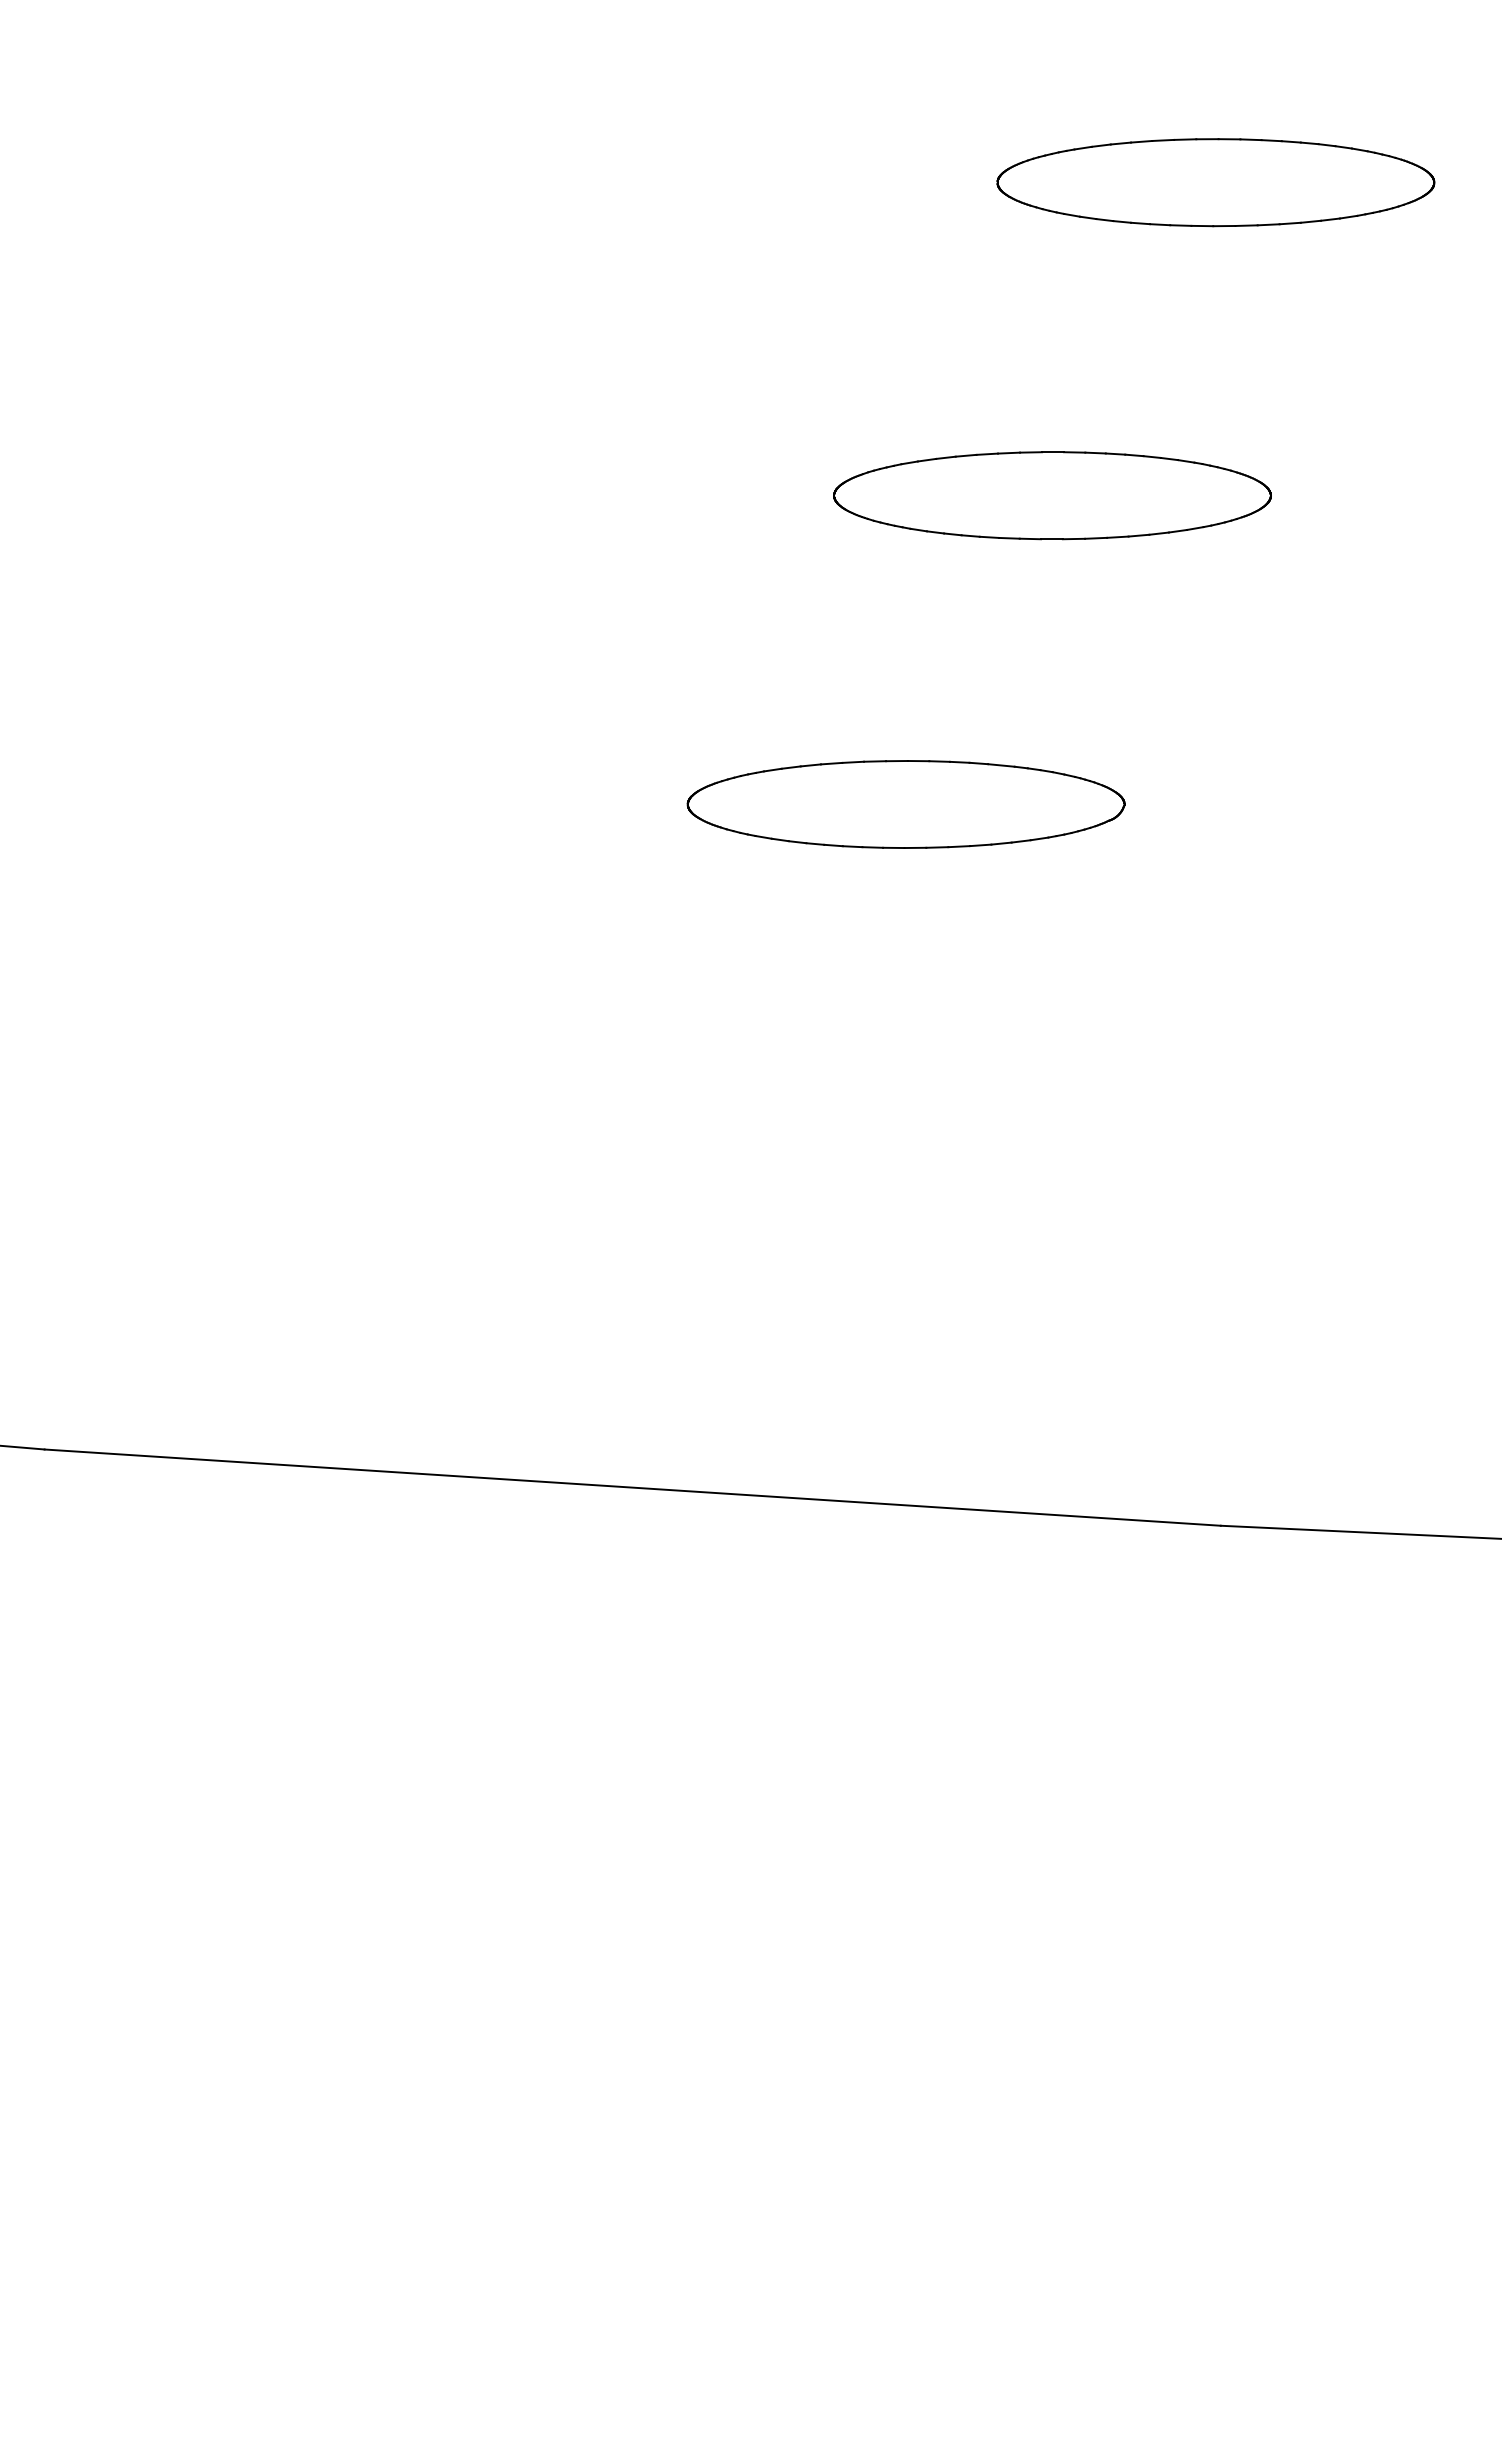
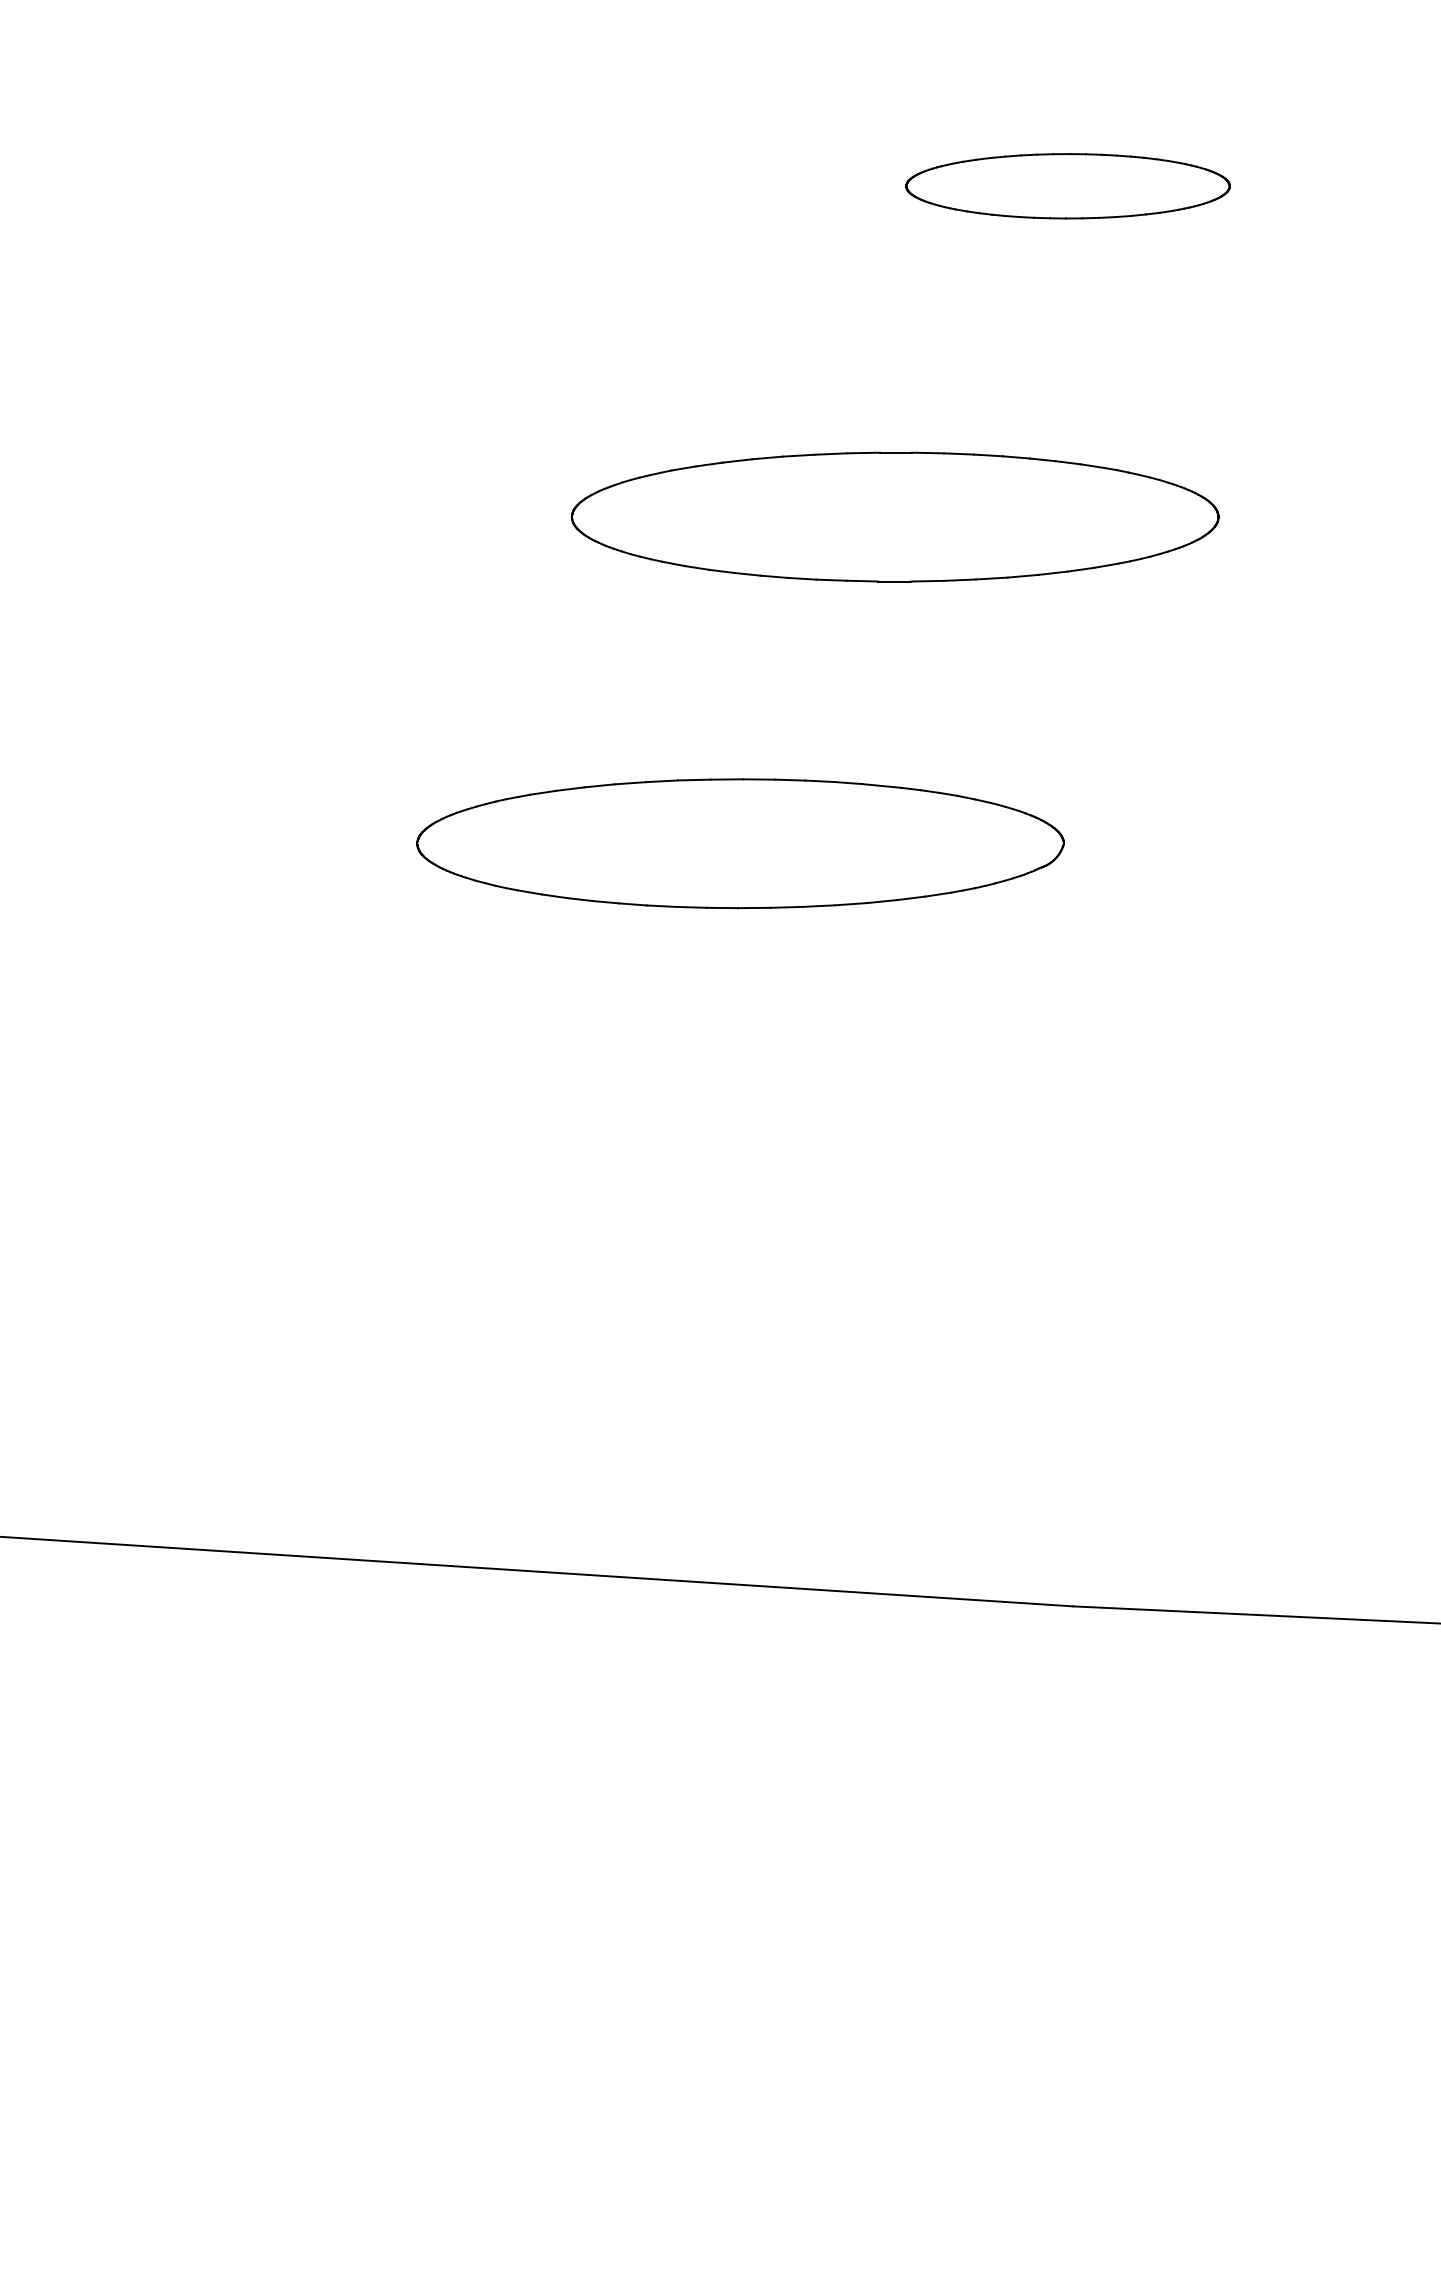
part: (1215, 182) -> (1067, 186), size x0.7
part: (1052, 495) -> (895, 516), size x1.4
part: (905, 804) -> (739, 843), size x1.4

